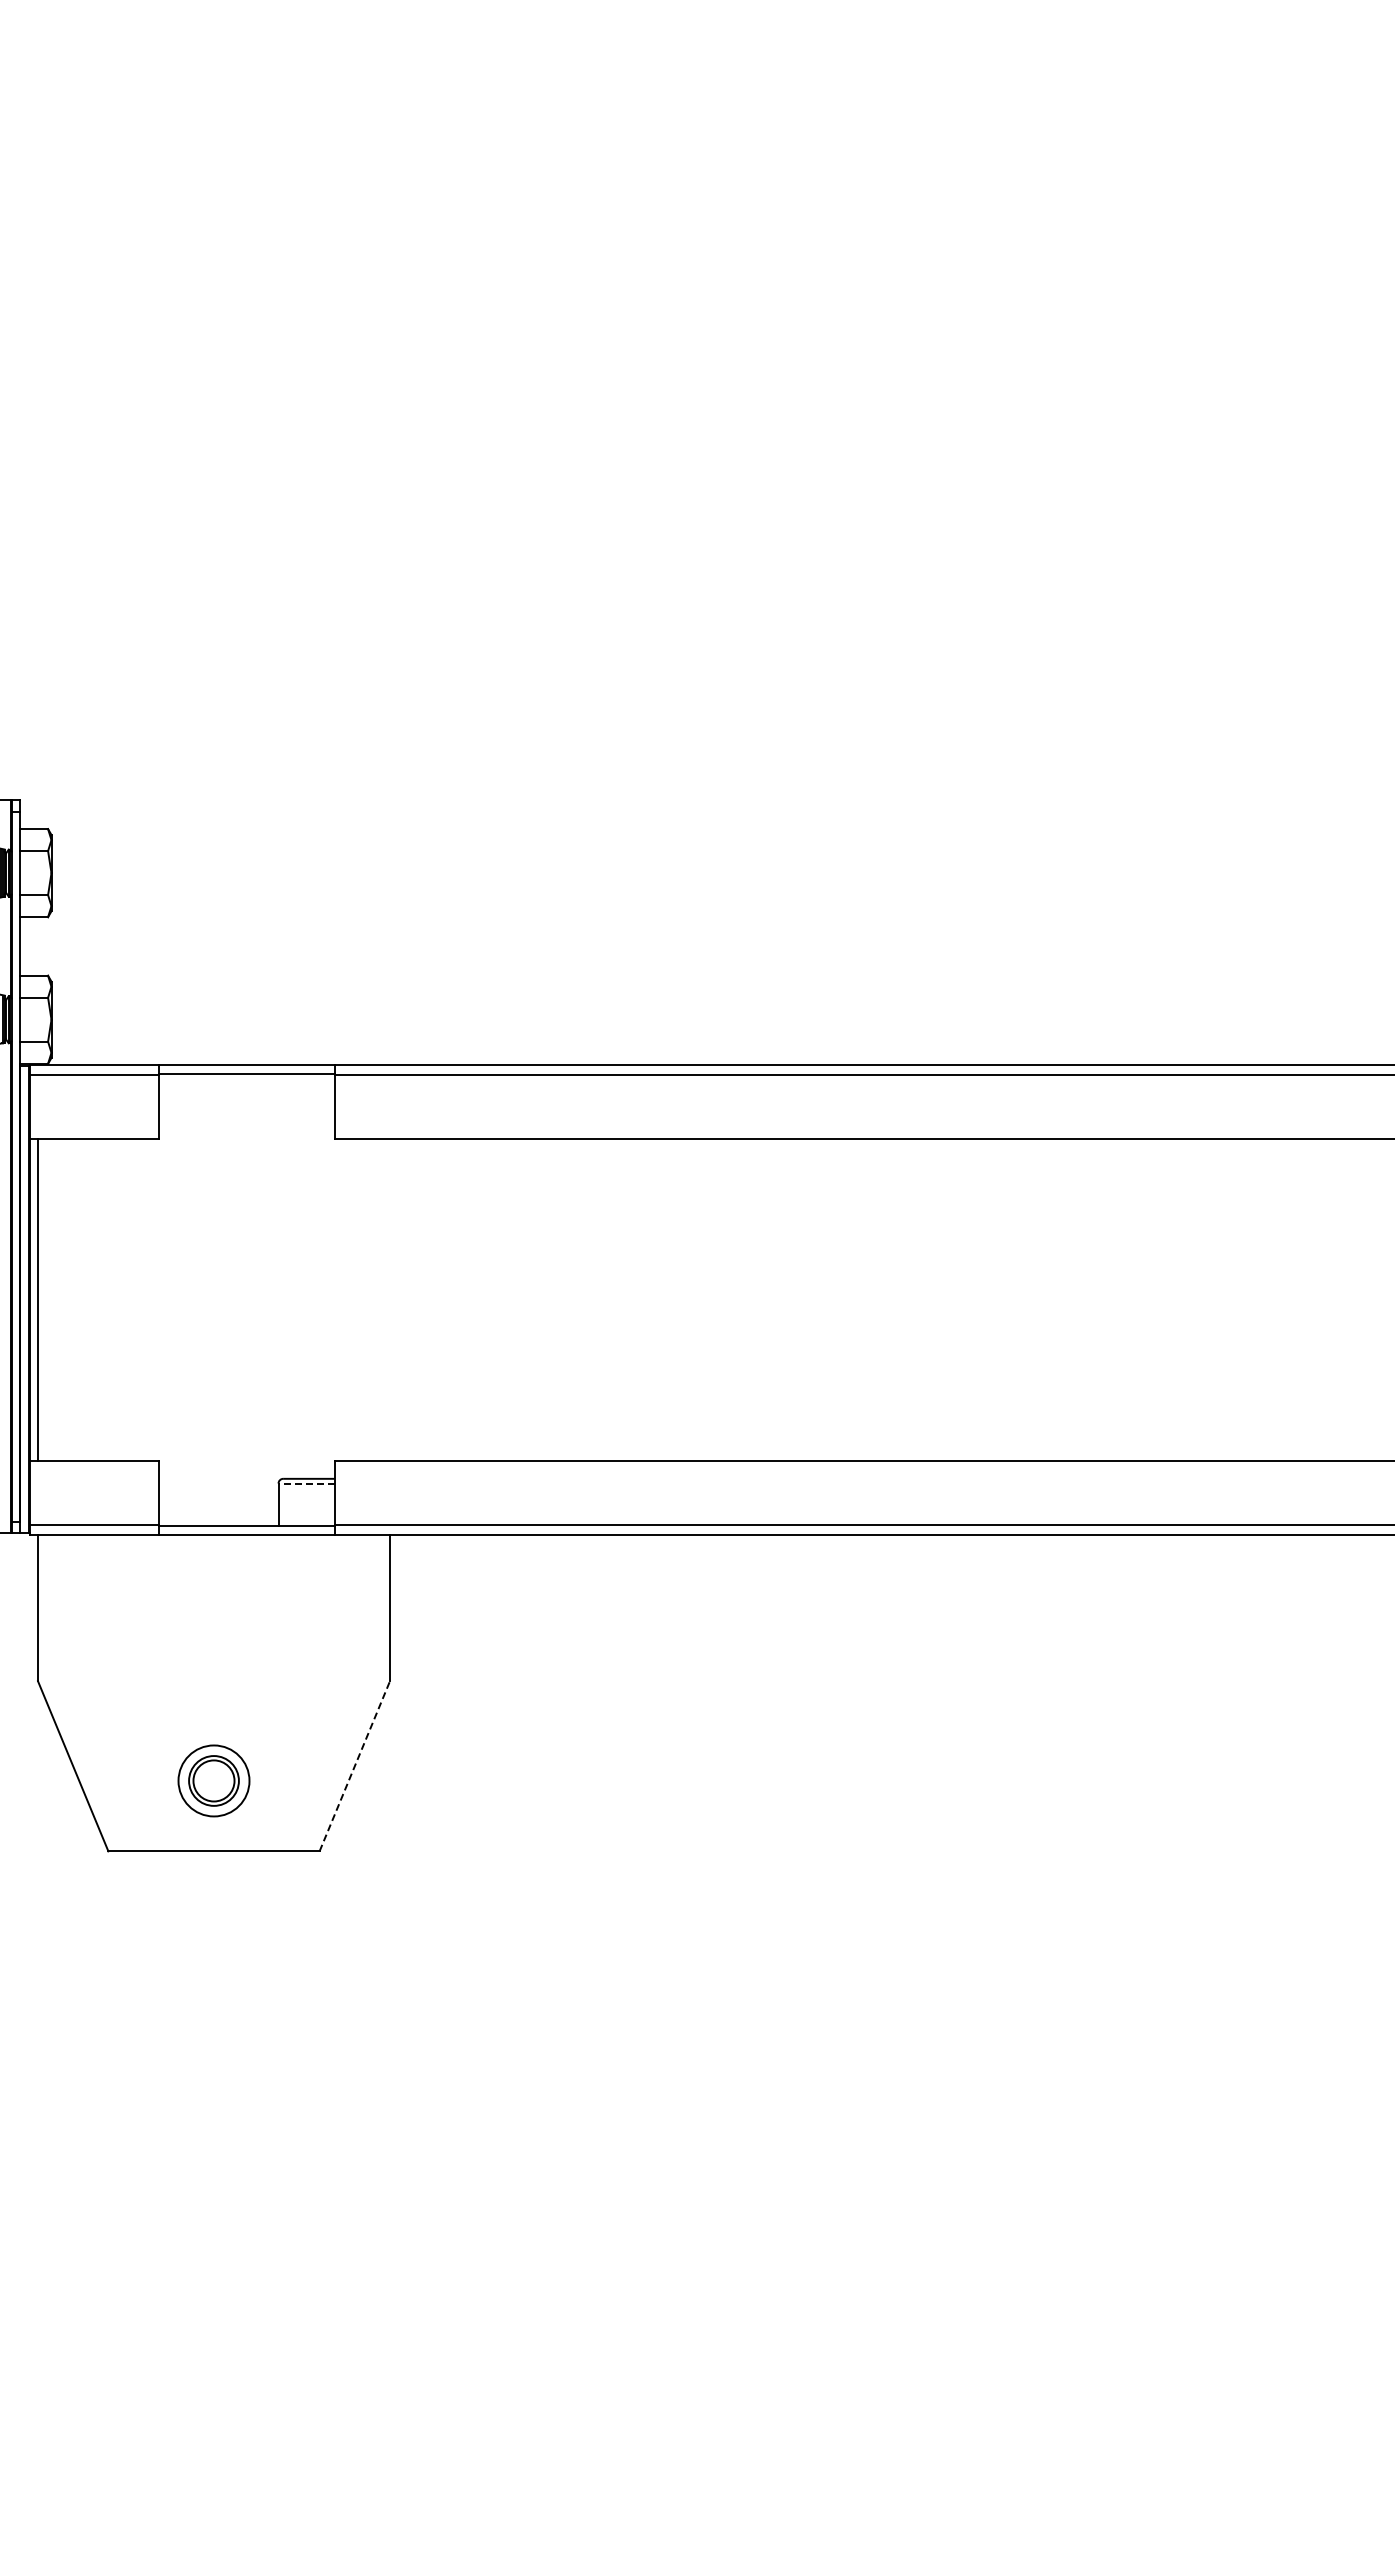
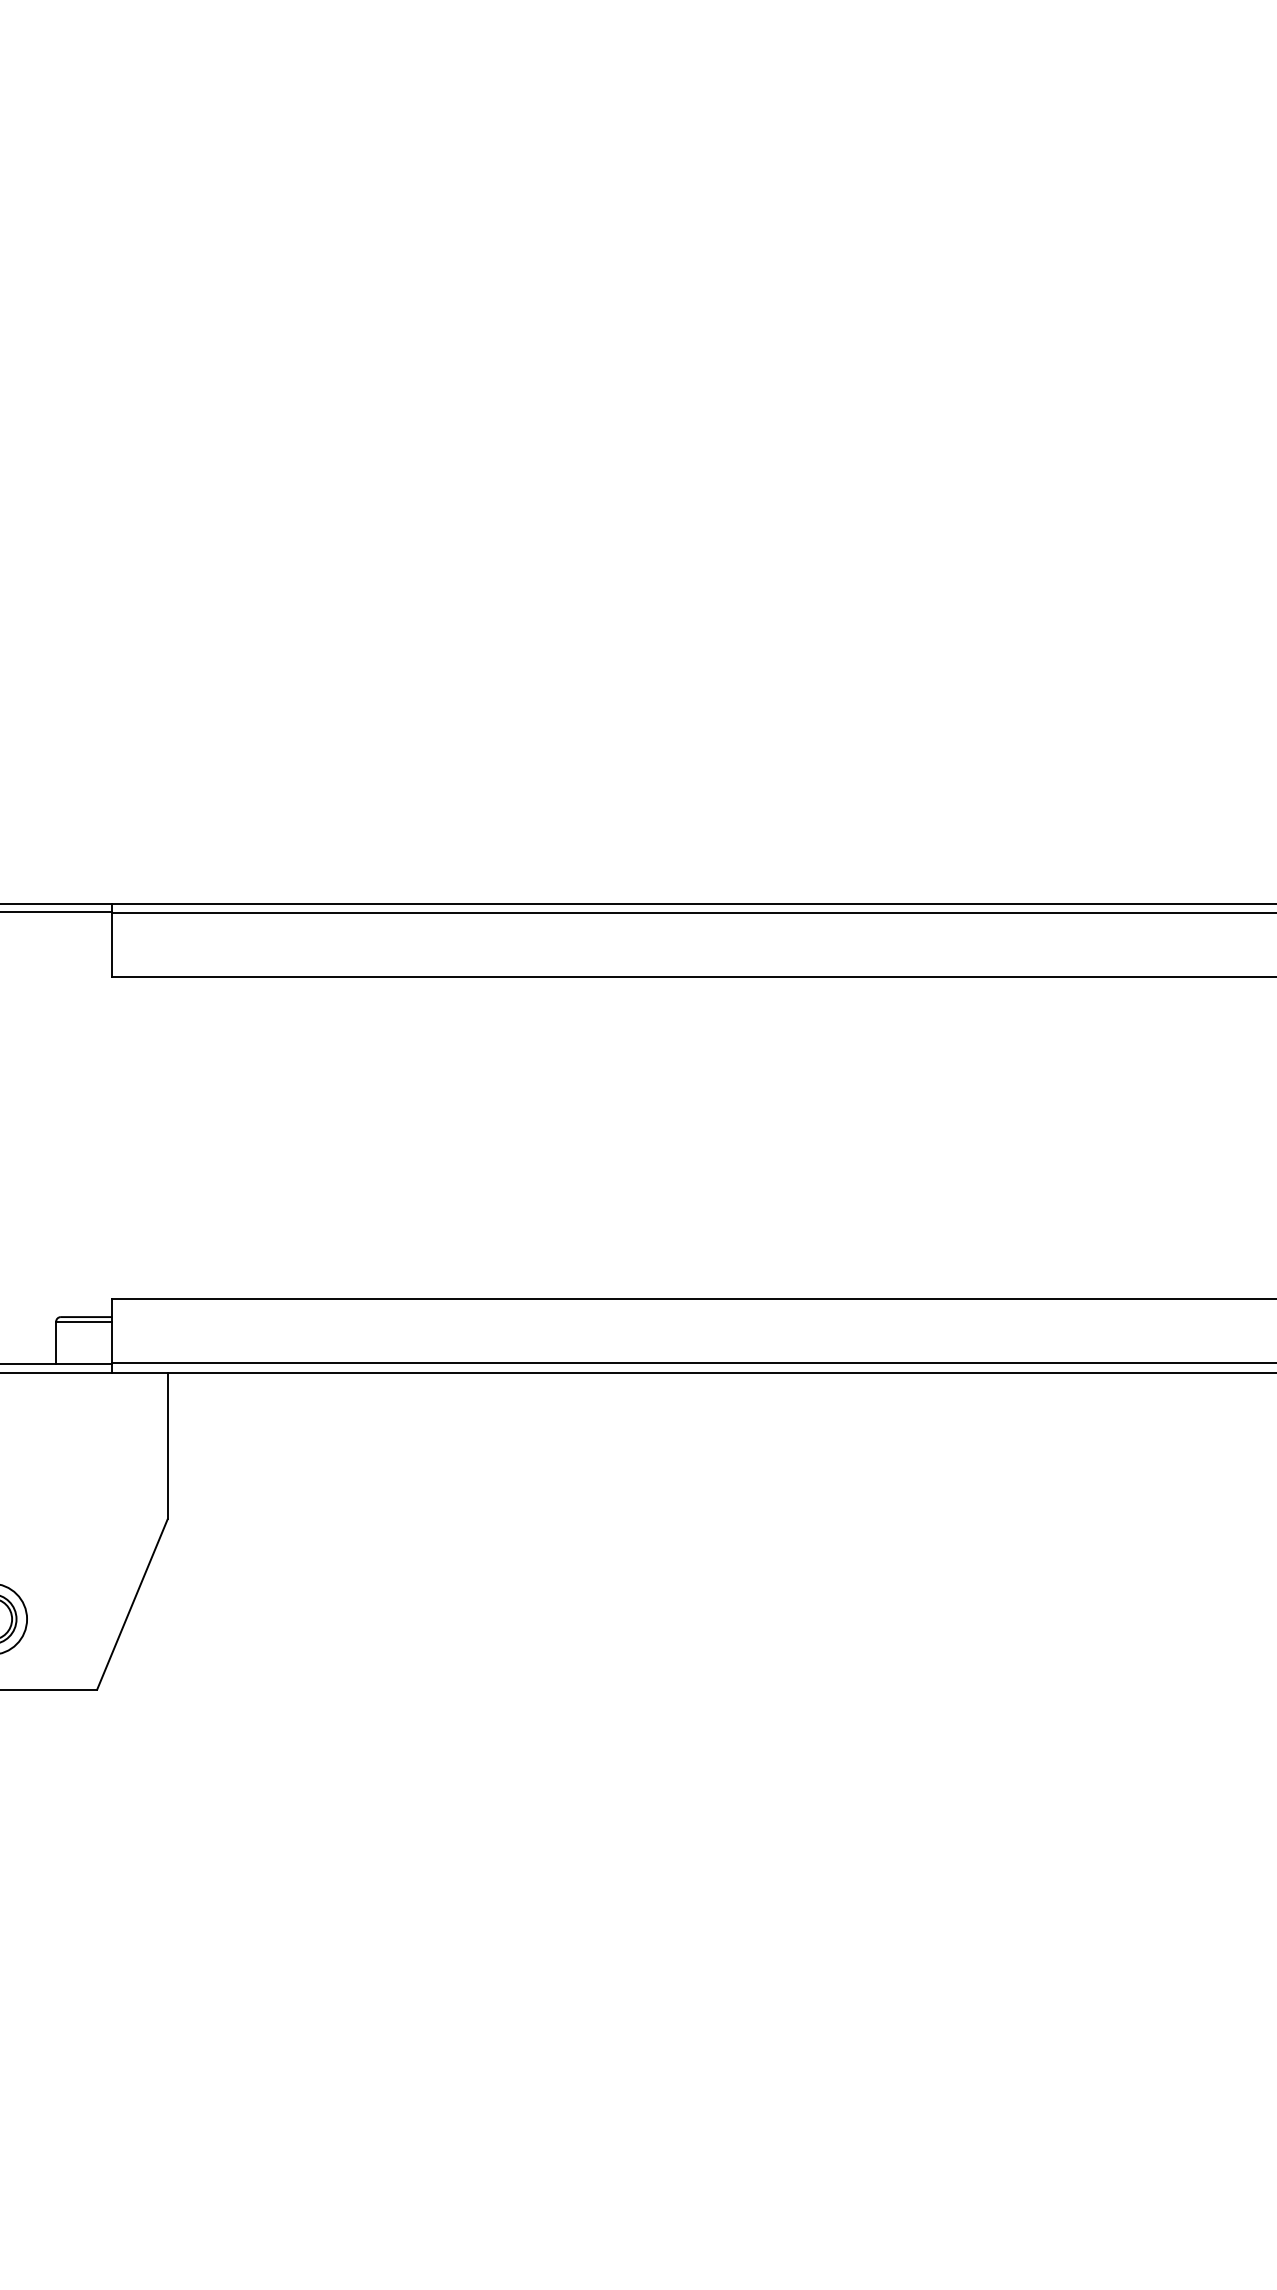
line: (306, 1483) -> (84, 1321), dashed -> solid
line: (355, 1765) -> (133, 1603), dashed -> solid

